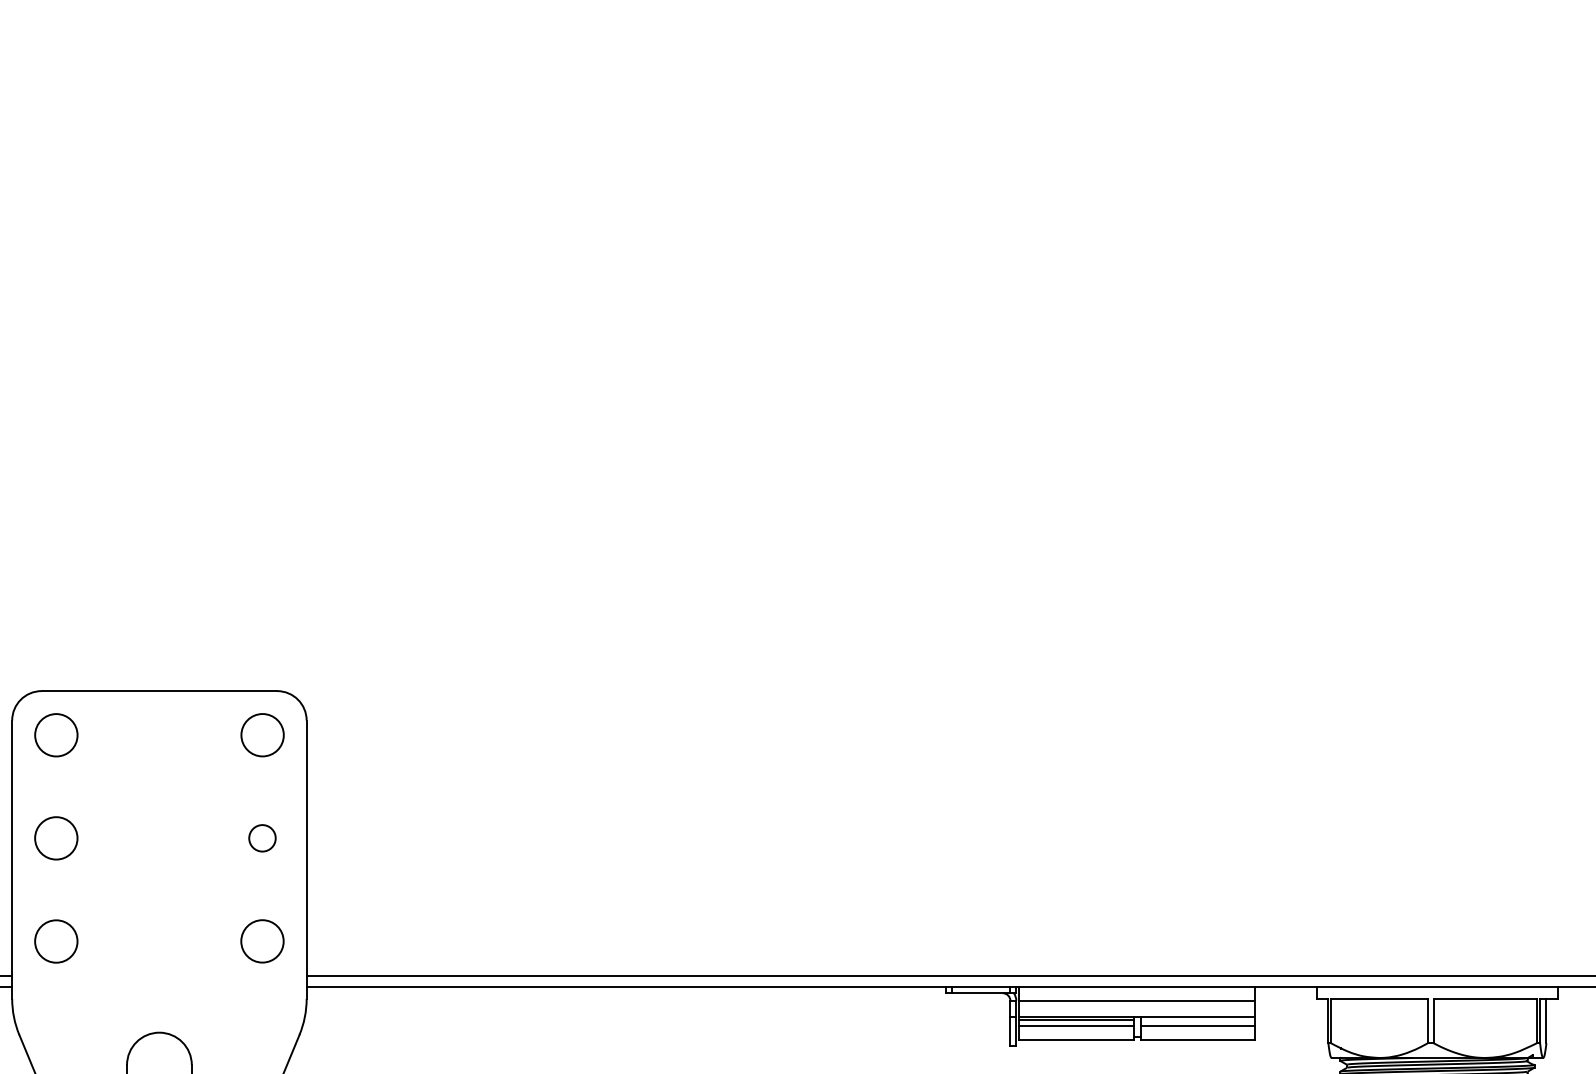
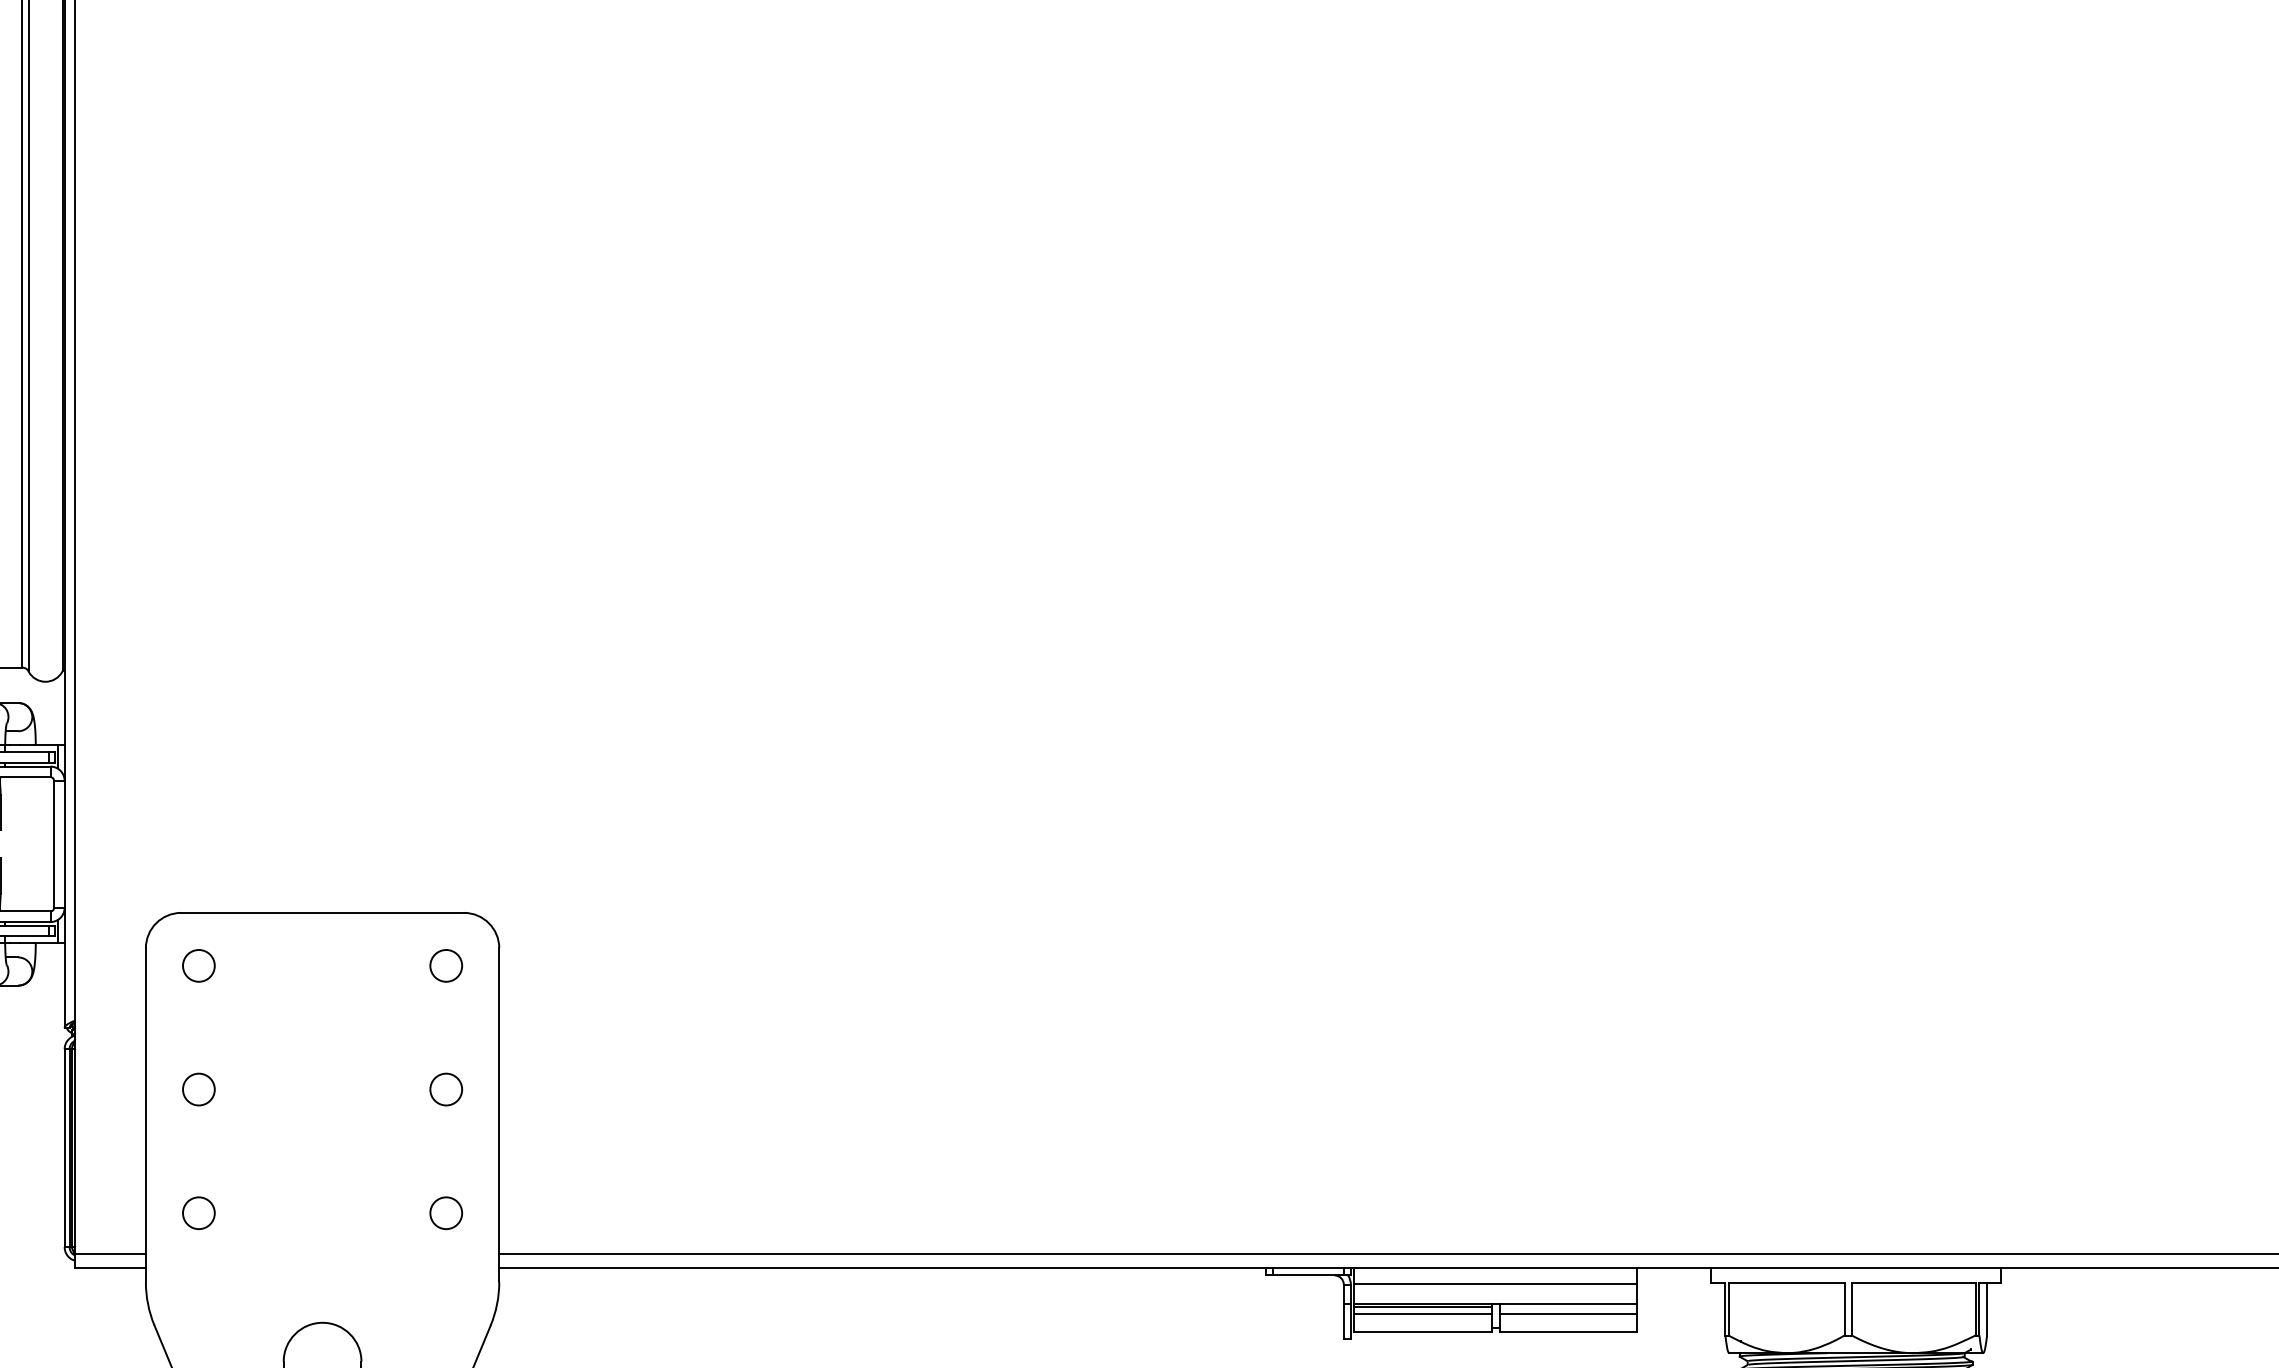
circle: (56, 734) -> (198, 965), size x0.62
circle: (261, 734) -> (445, 965), size x0.62
circle: (56, 838) -> (198, 1089), size x0.62
circle: (56, 940) -> (198, 1212), size x0.62
circle: (262, 941) -> (446, 1213), size x0.62

